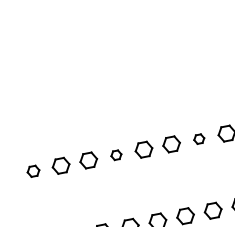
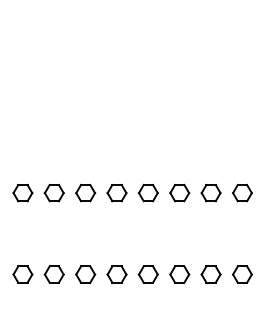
part: (198, 139) -> (210, 193), size x1.67
part: (115, 155) -> (116, 193), size x1.67
part: (33, 171) -> (22, 193), size x1.43

